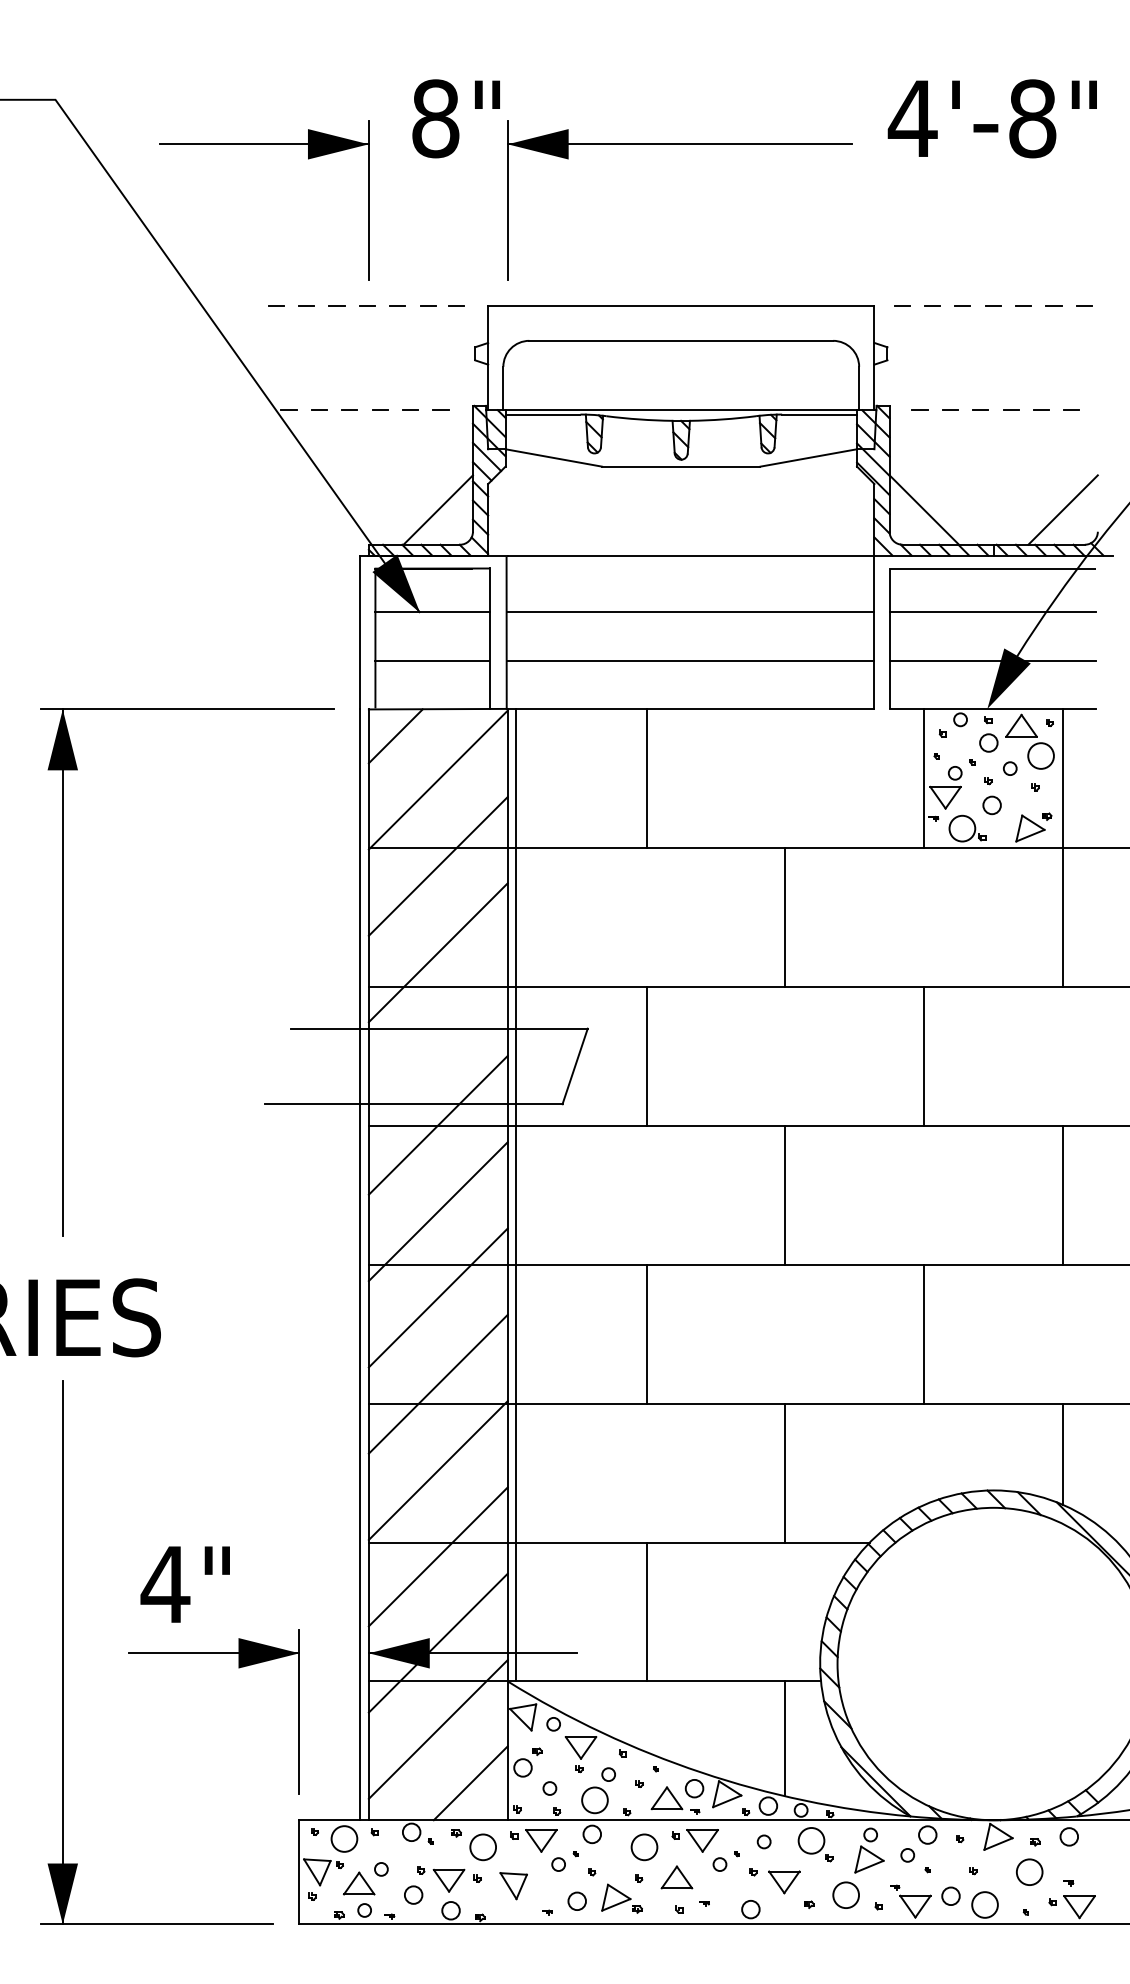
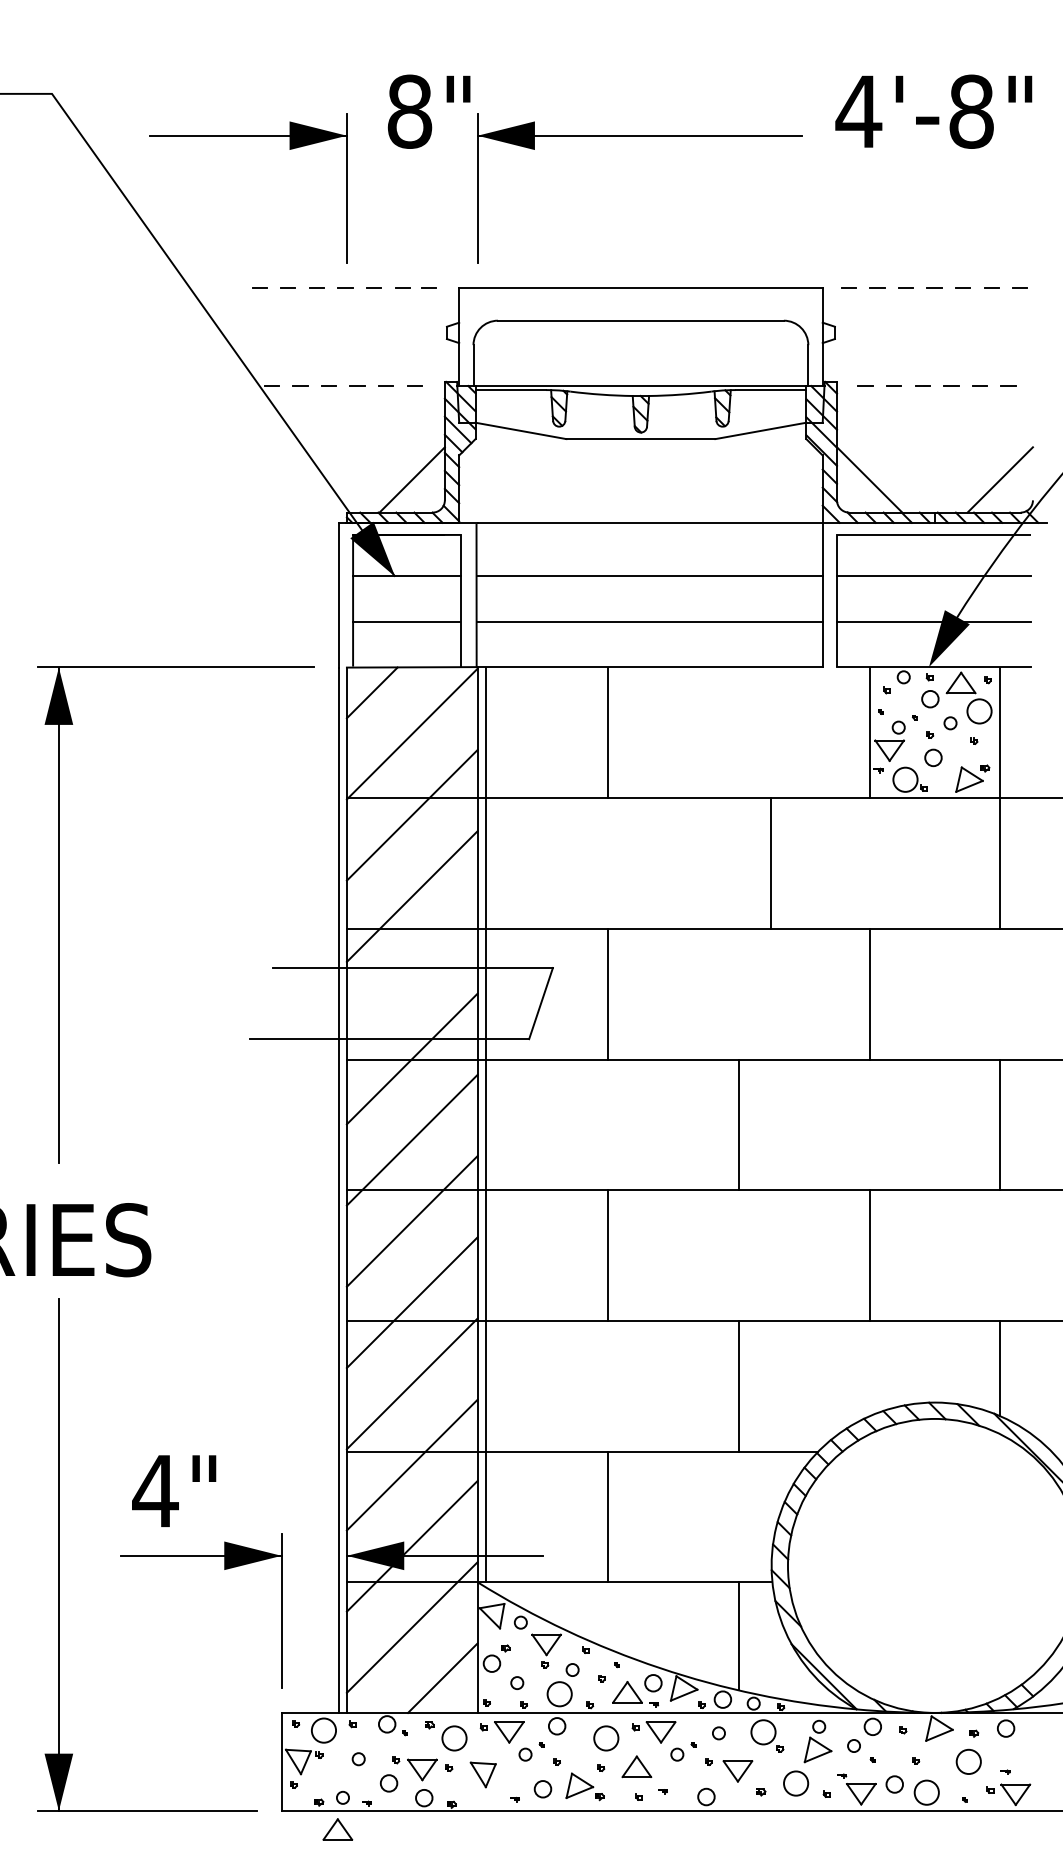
line: (784, 917) -> (770, 863), moved
part: (358, 1883) -> (337, 1829), moved

